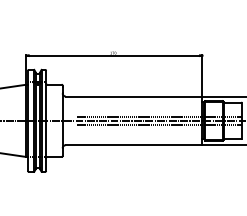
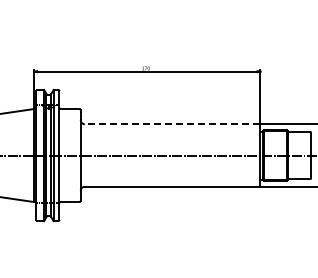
line: (133, 96) -> (172, 124), solid -> dashed
line: (159, 116) -> (205, 150), removed
line: (159, 124) -> (205, 160), removed

